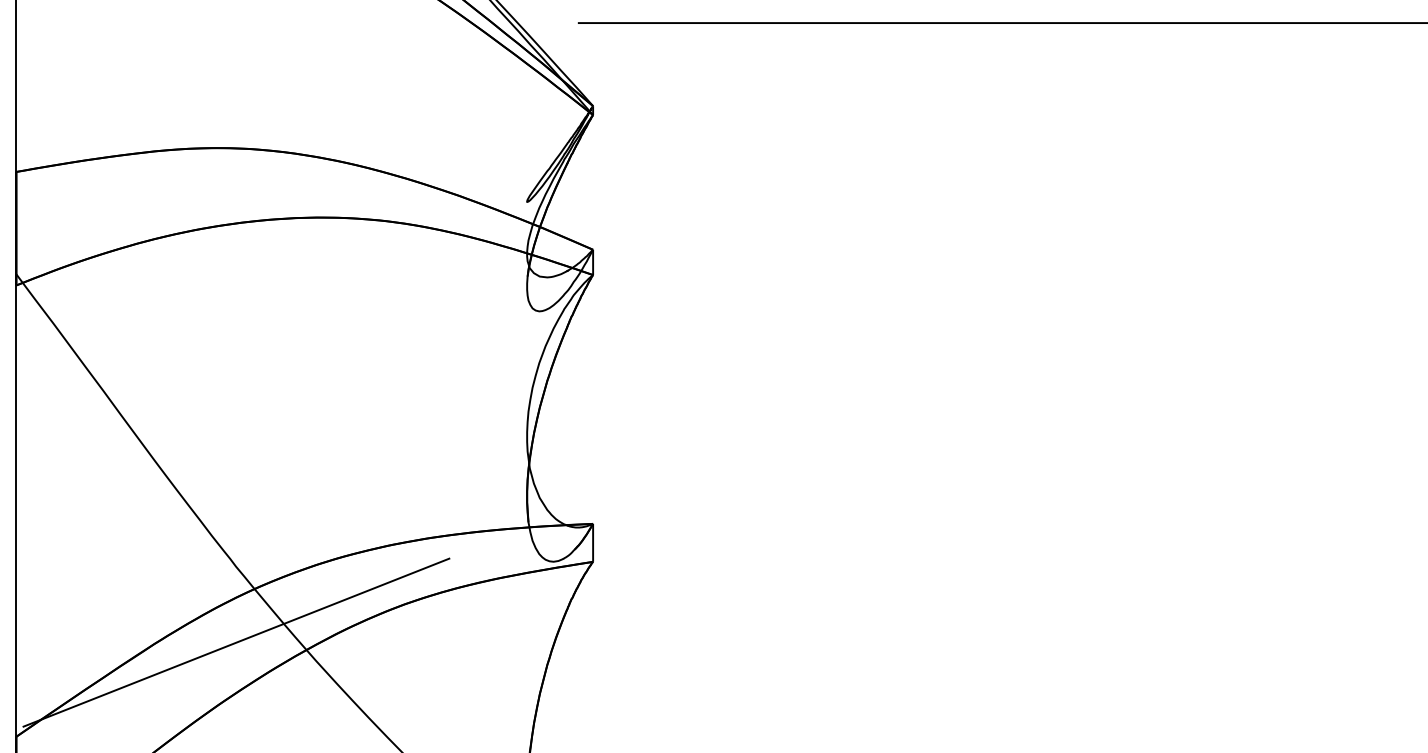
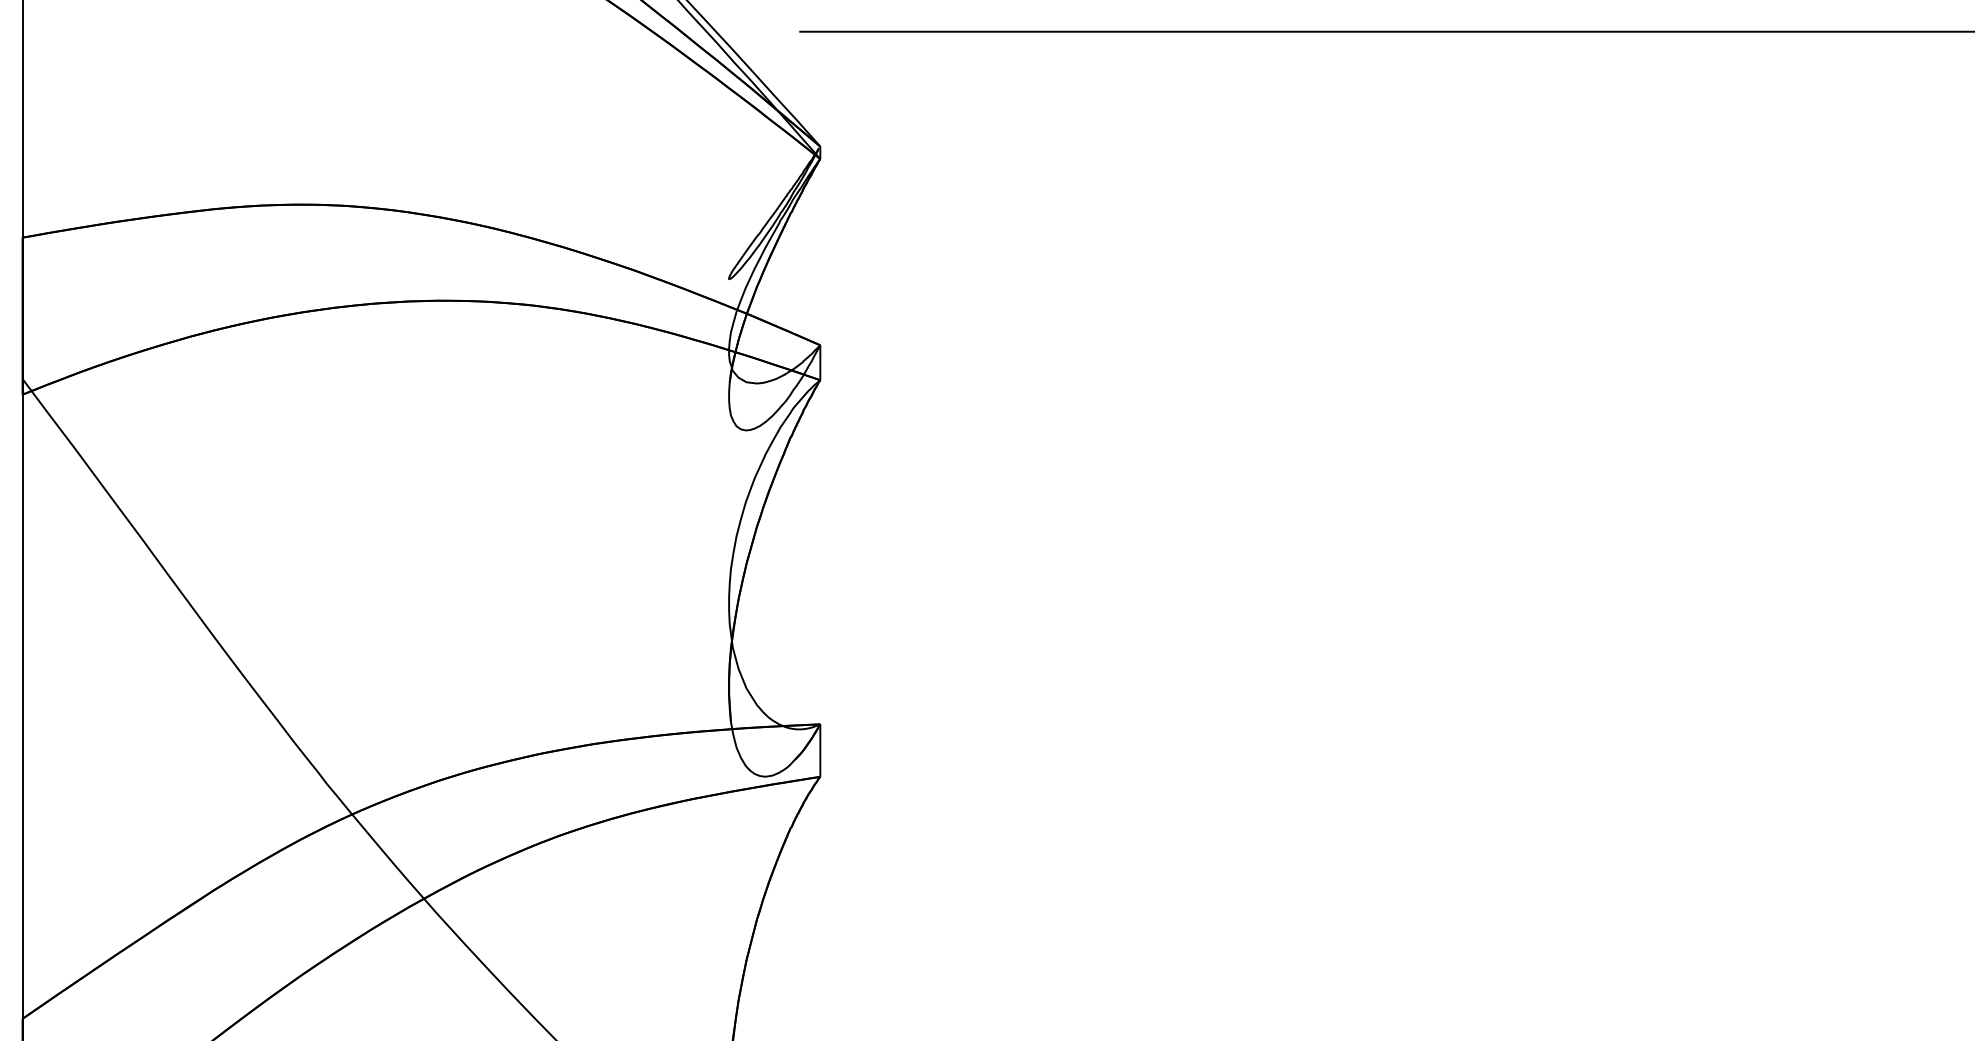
line: (236, 642) -> (326, 888), removed

